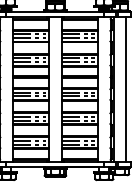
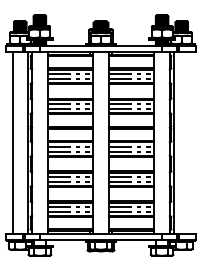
line: (126, 89) -> (189, 142), removed

